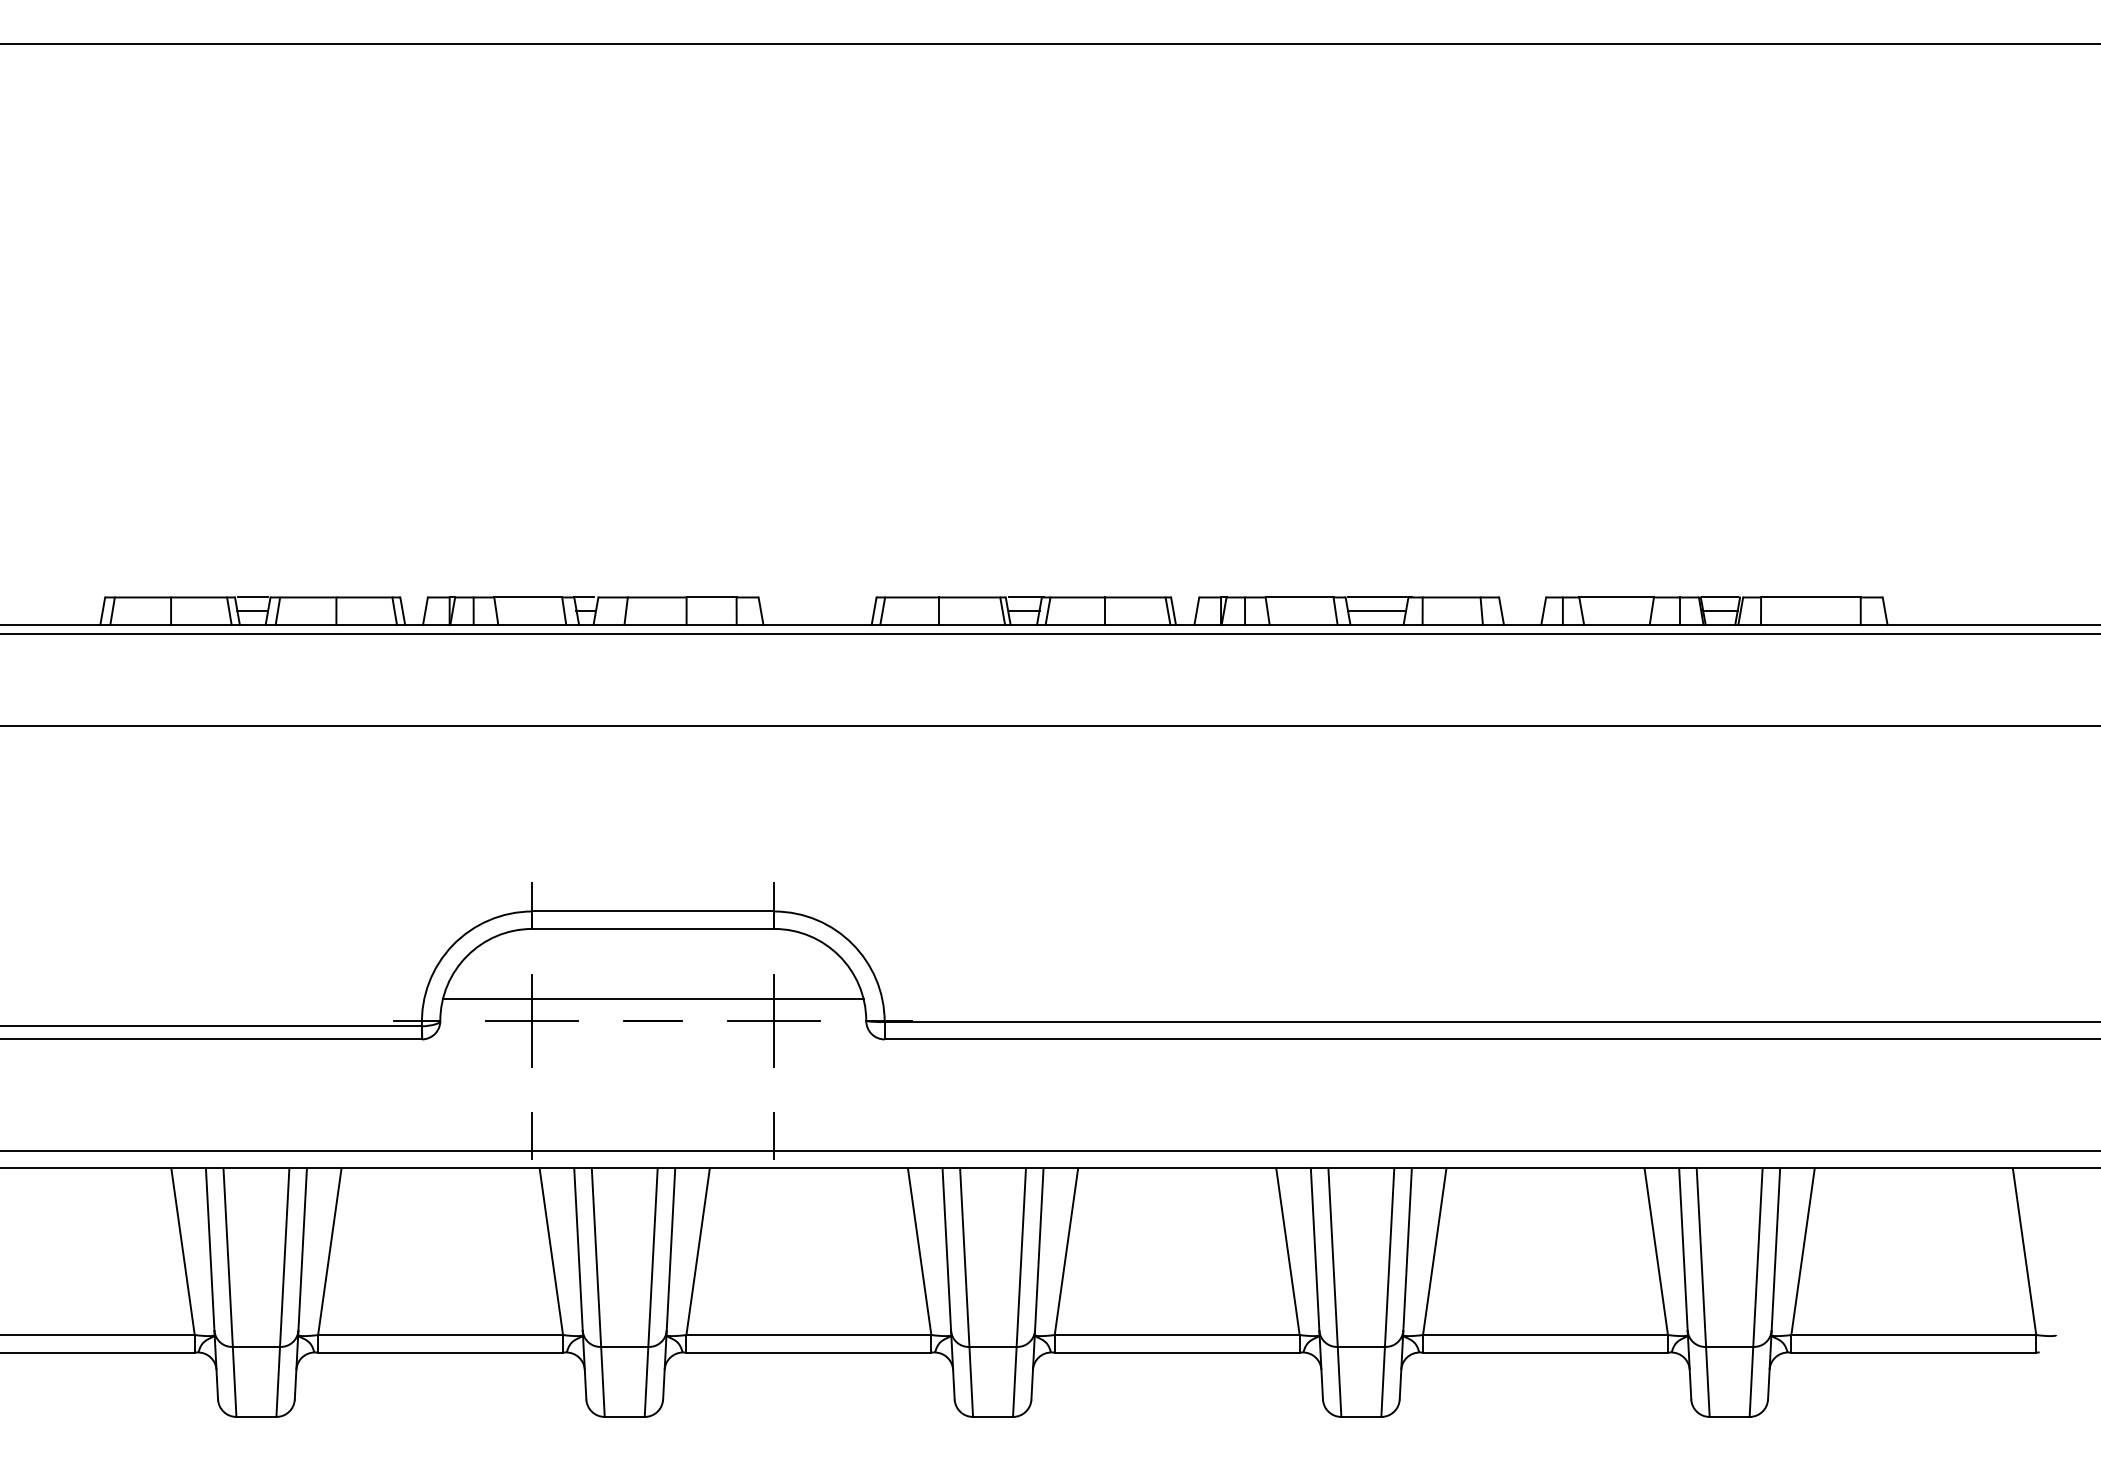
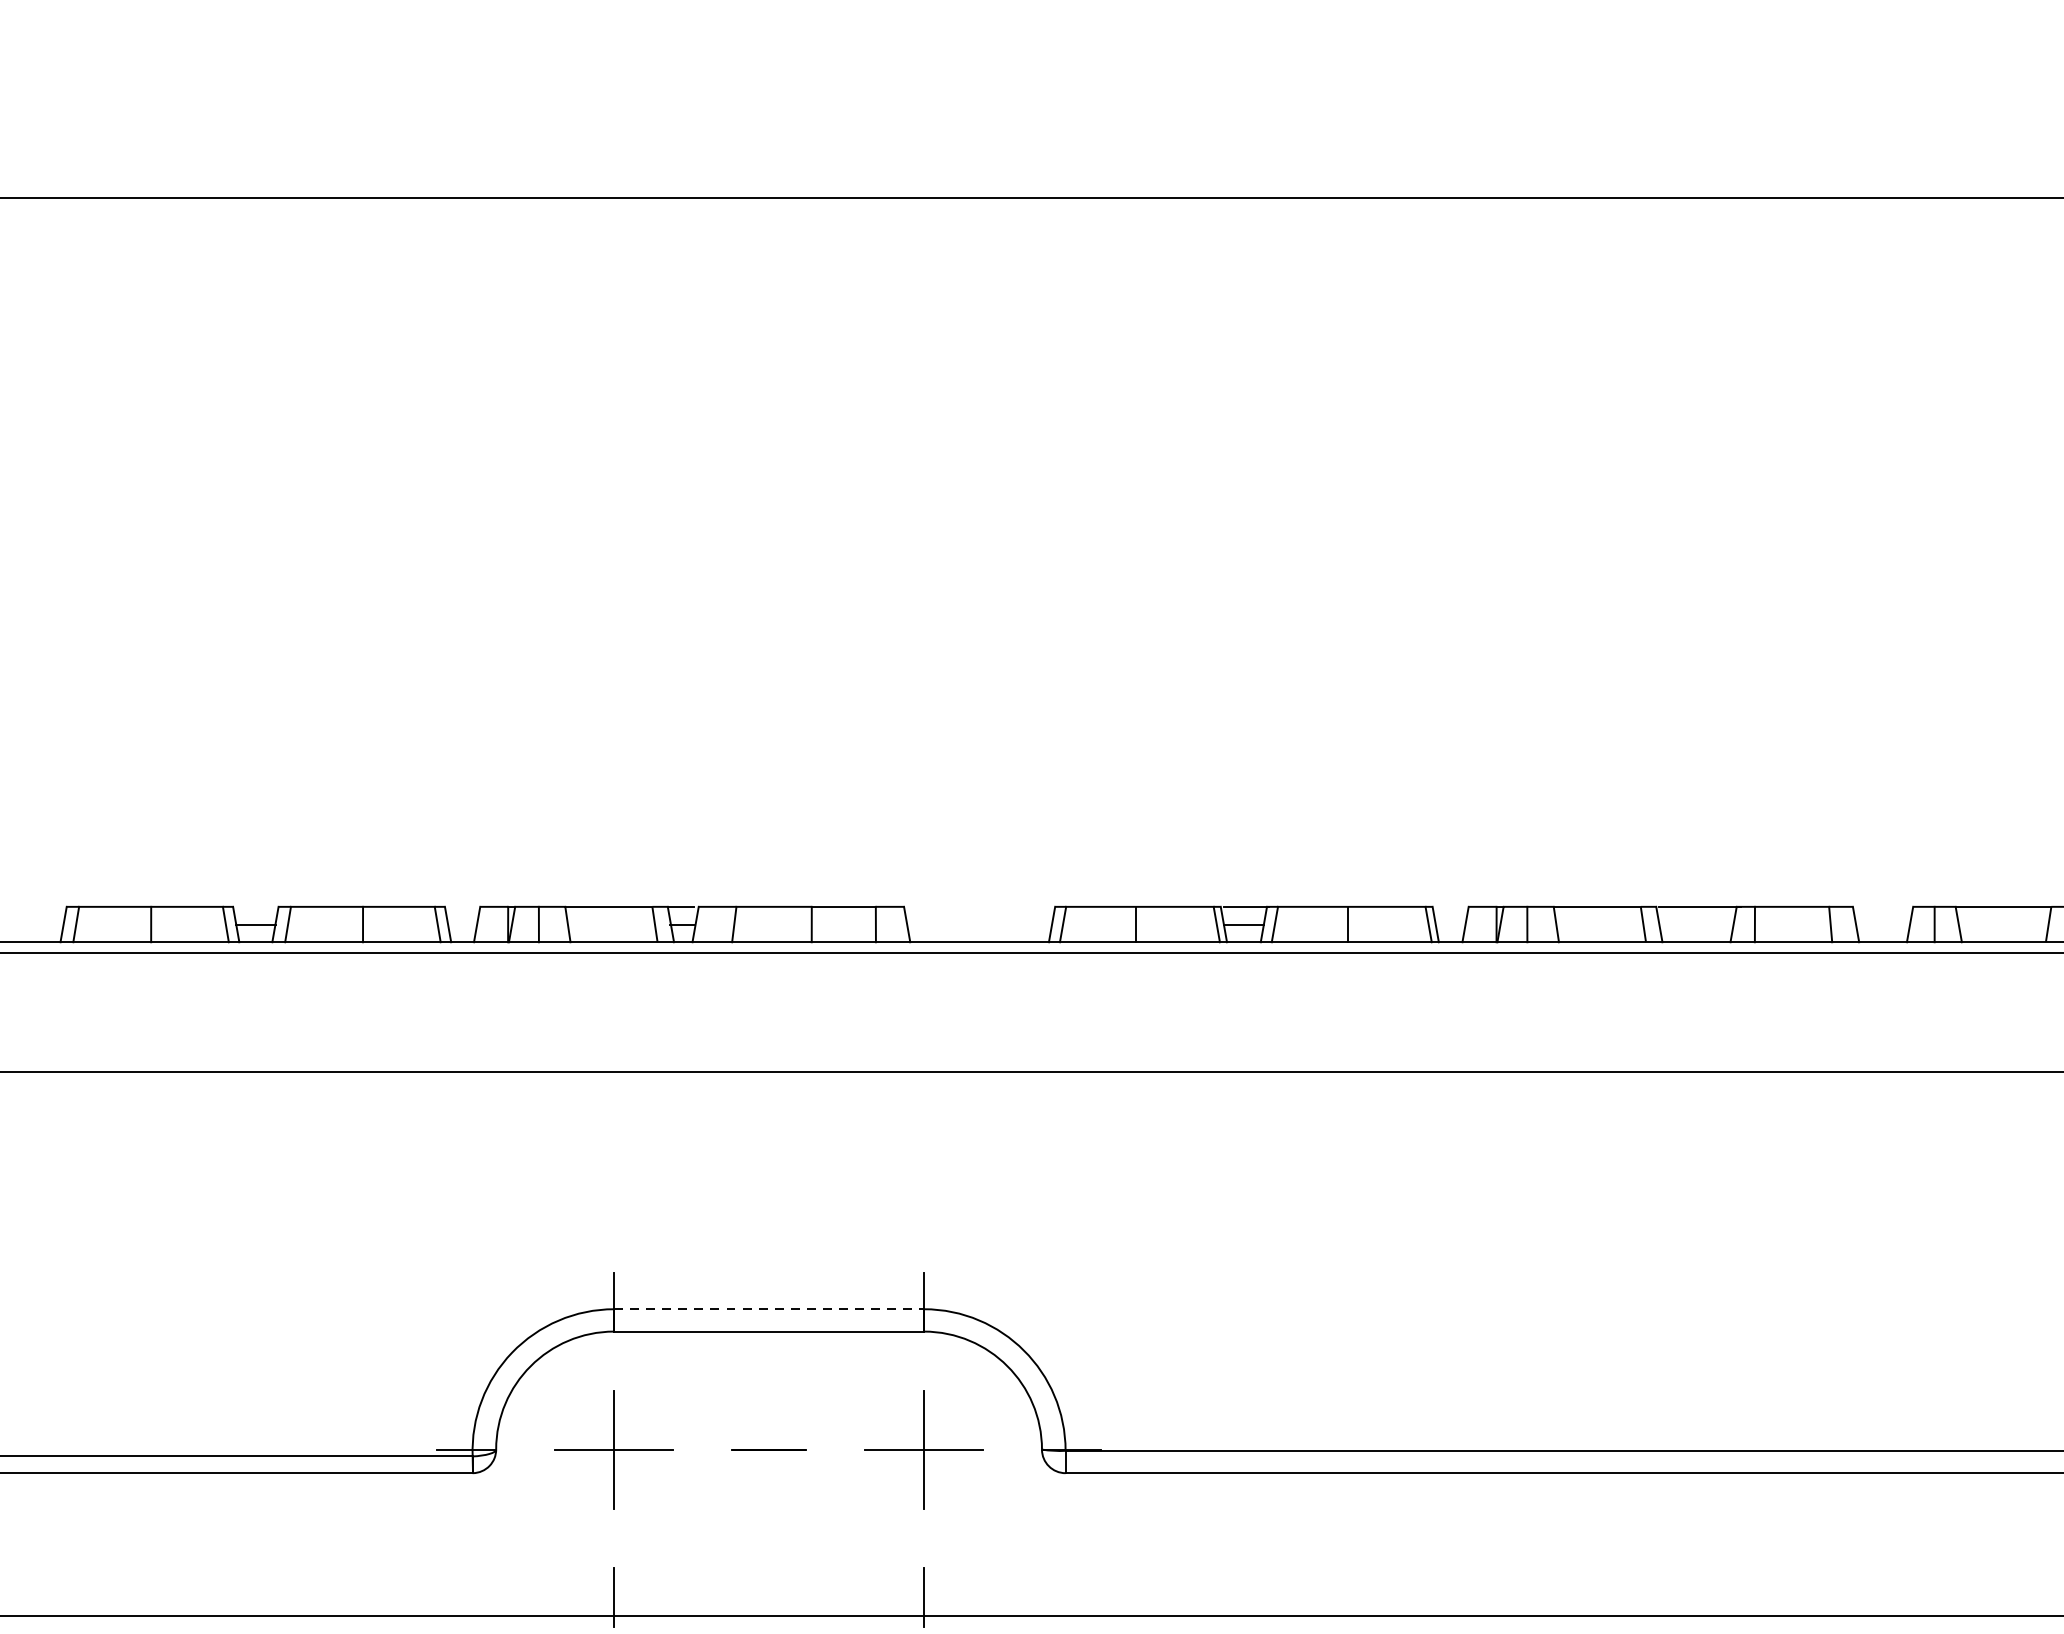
line: (252, 597) -> (255, 906), removed
line: (1376, 611) -> (1695, 924), removed
line: (653, 911) -> (769, 1309), solid -> dashed
line: (653, 998) -> (769, 1420), removed

